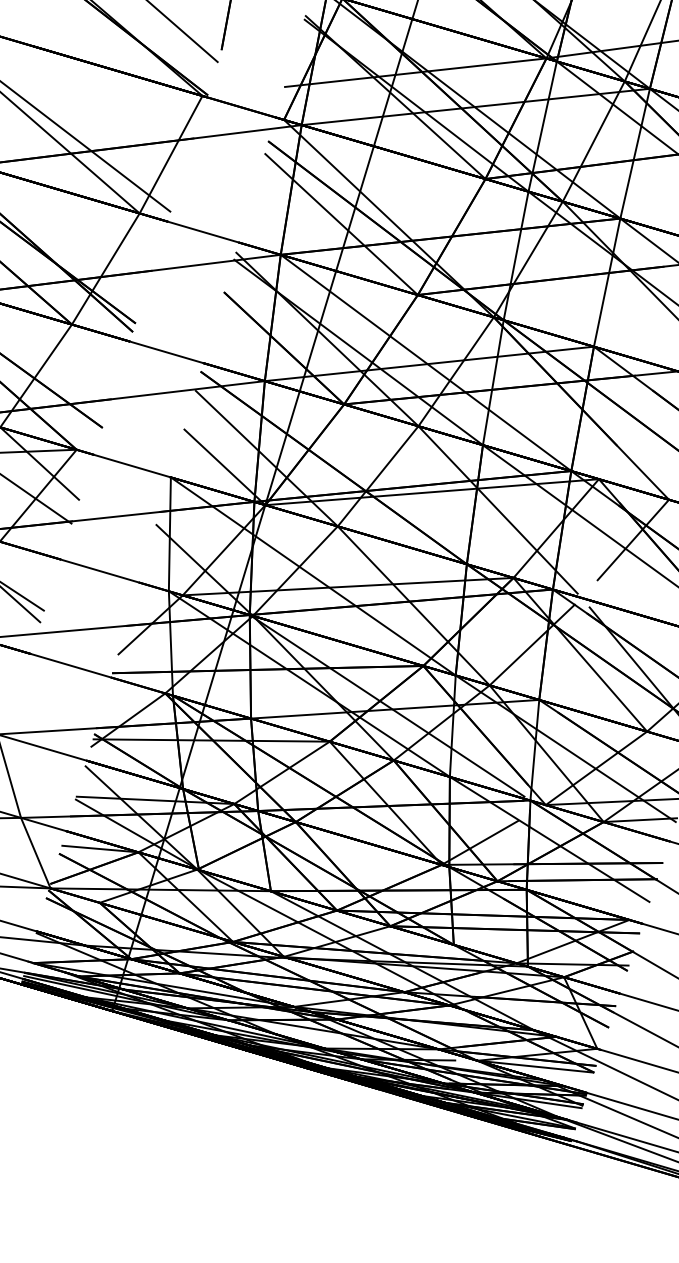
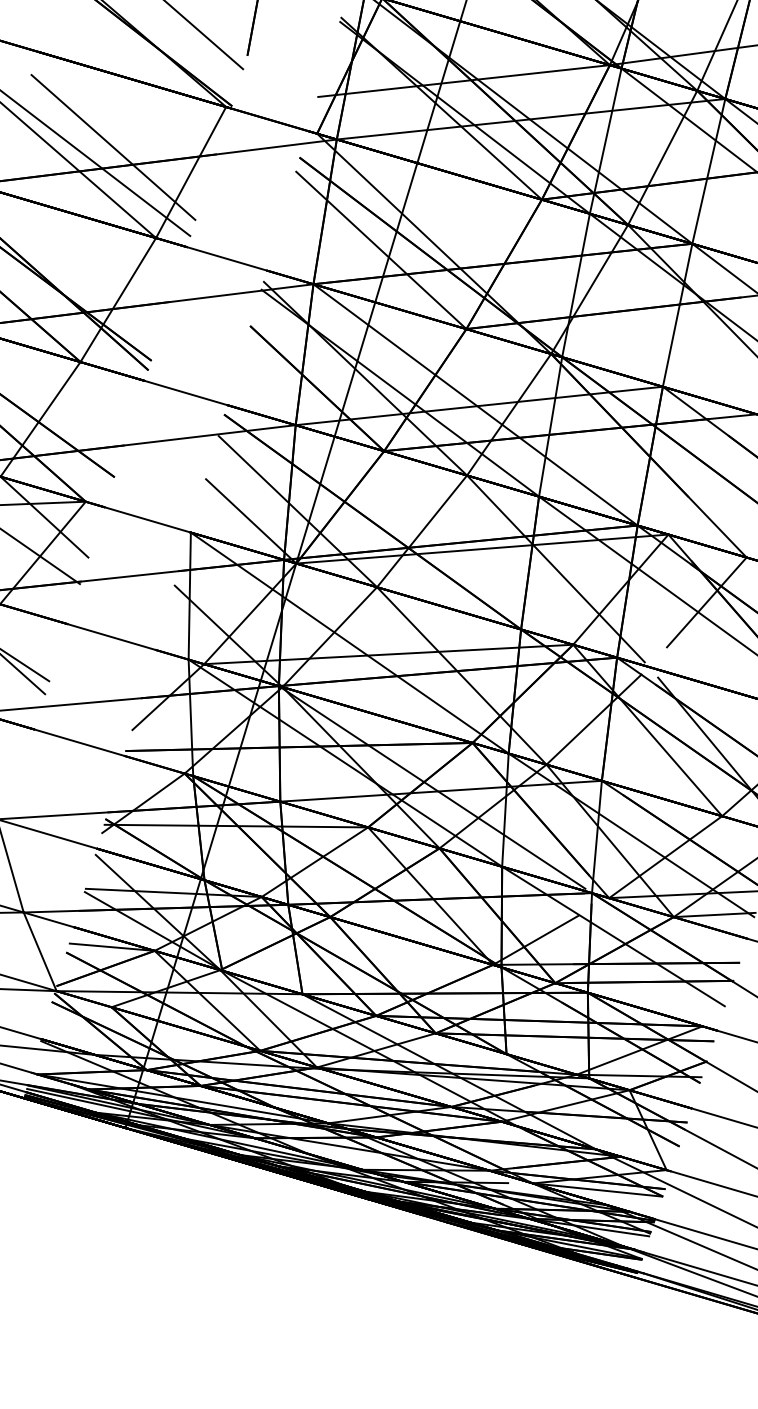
line: (101, 132) -> (113, 147), added

